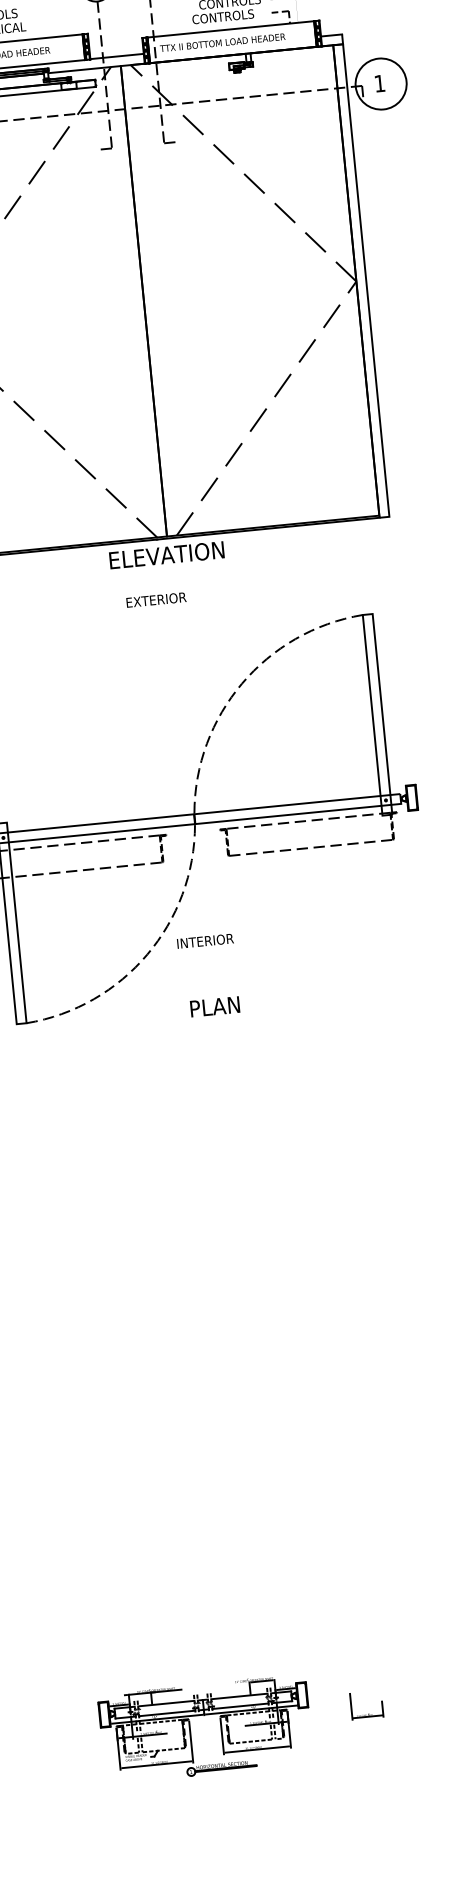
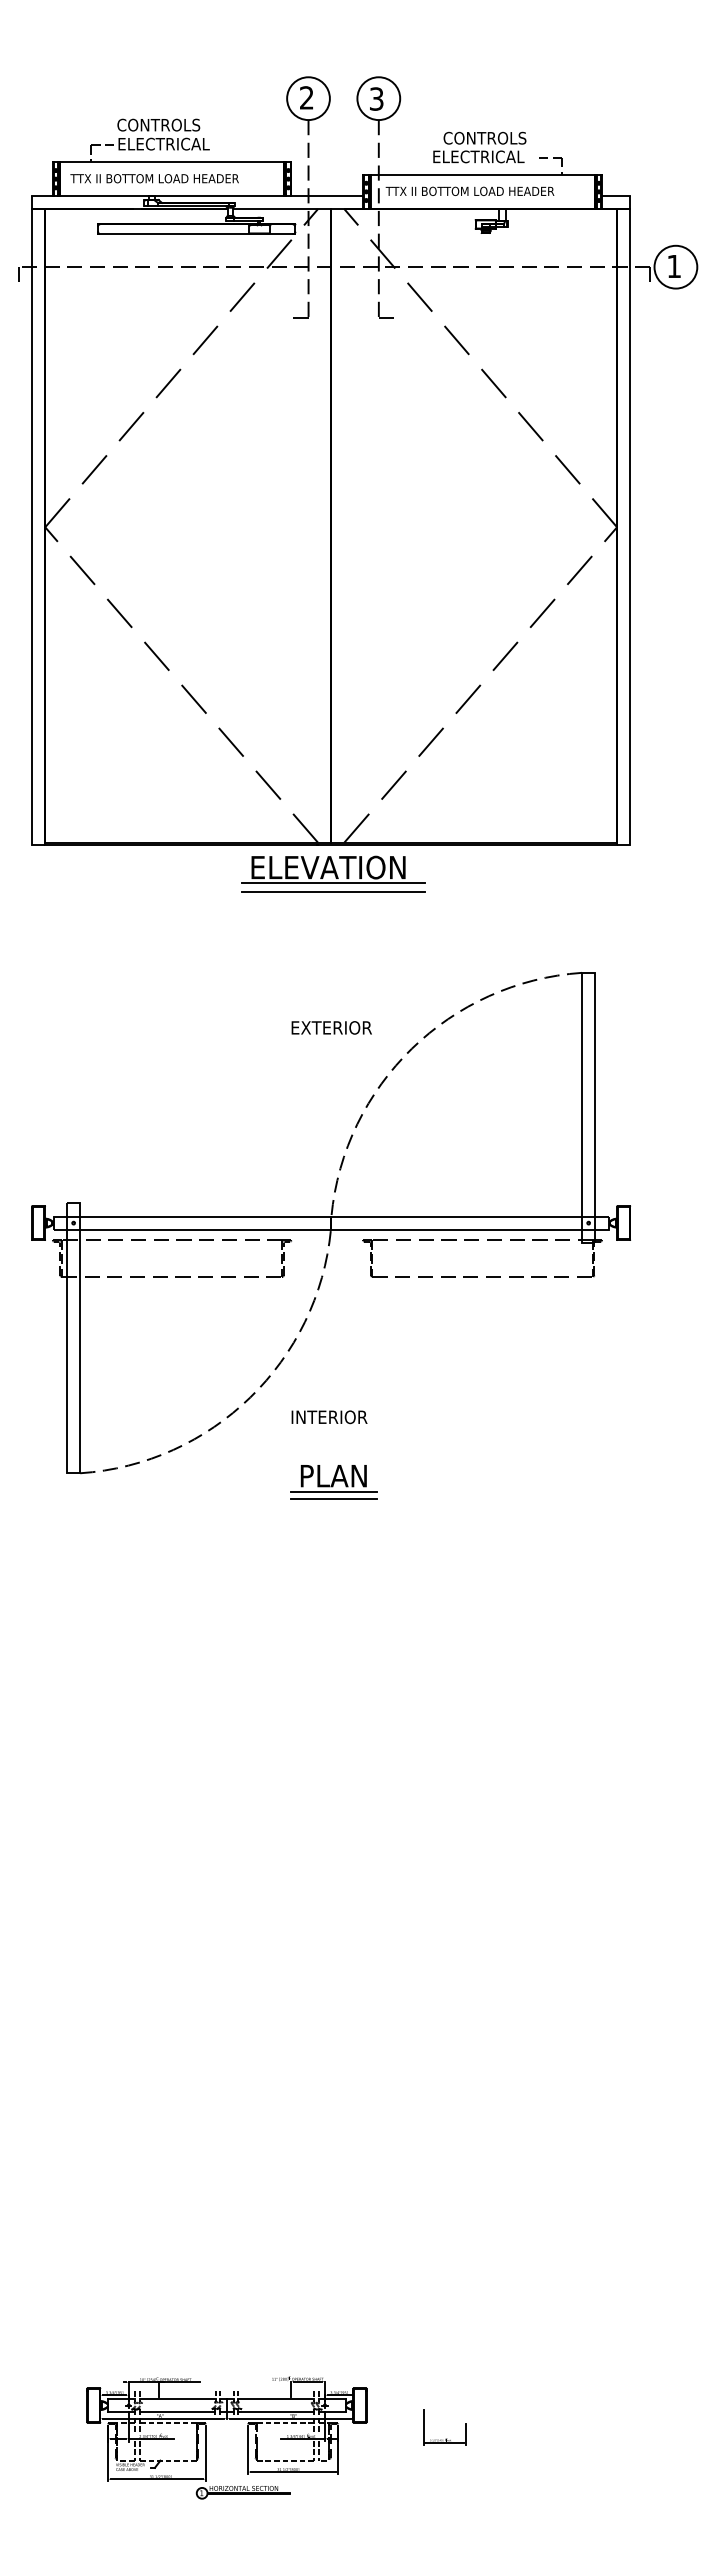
text: (226, 16) -> (478, 156), CONTROLS -> ELECTRICAL
circle: (380, 83) -> (675, 266), size x0.62
line: (171, 566) -> (333, 883), added
line: (172, 572) -> (333, 891), added
text: (156, 599) -> (331, 1027), moved
text: (205, 941) -> (329, 1417), moved
line: (215, 1018) -> (333, 1491), added
line: (216, 1024) -> (333, 1499), added

